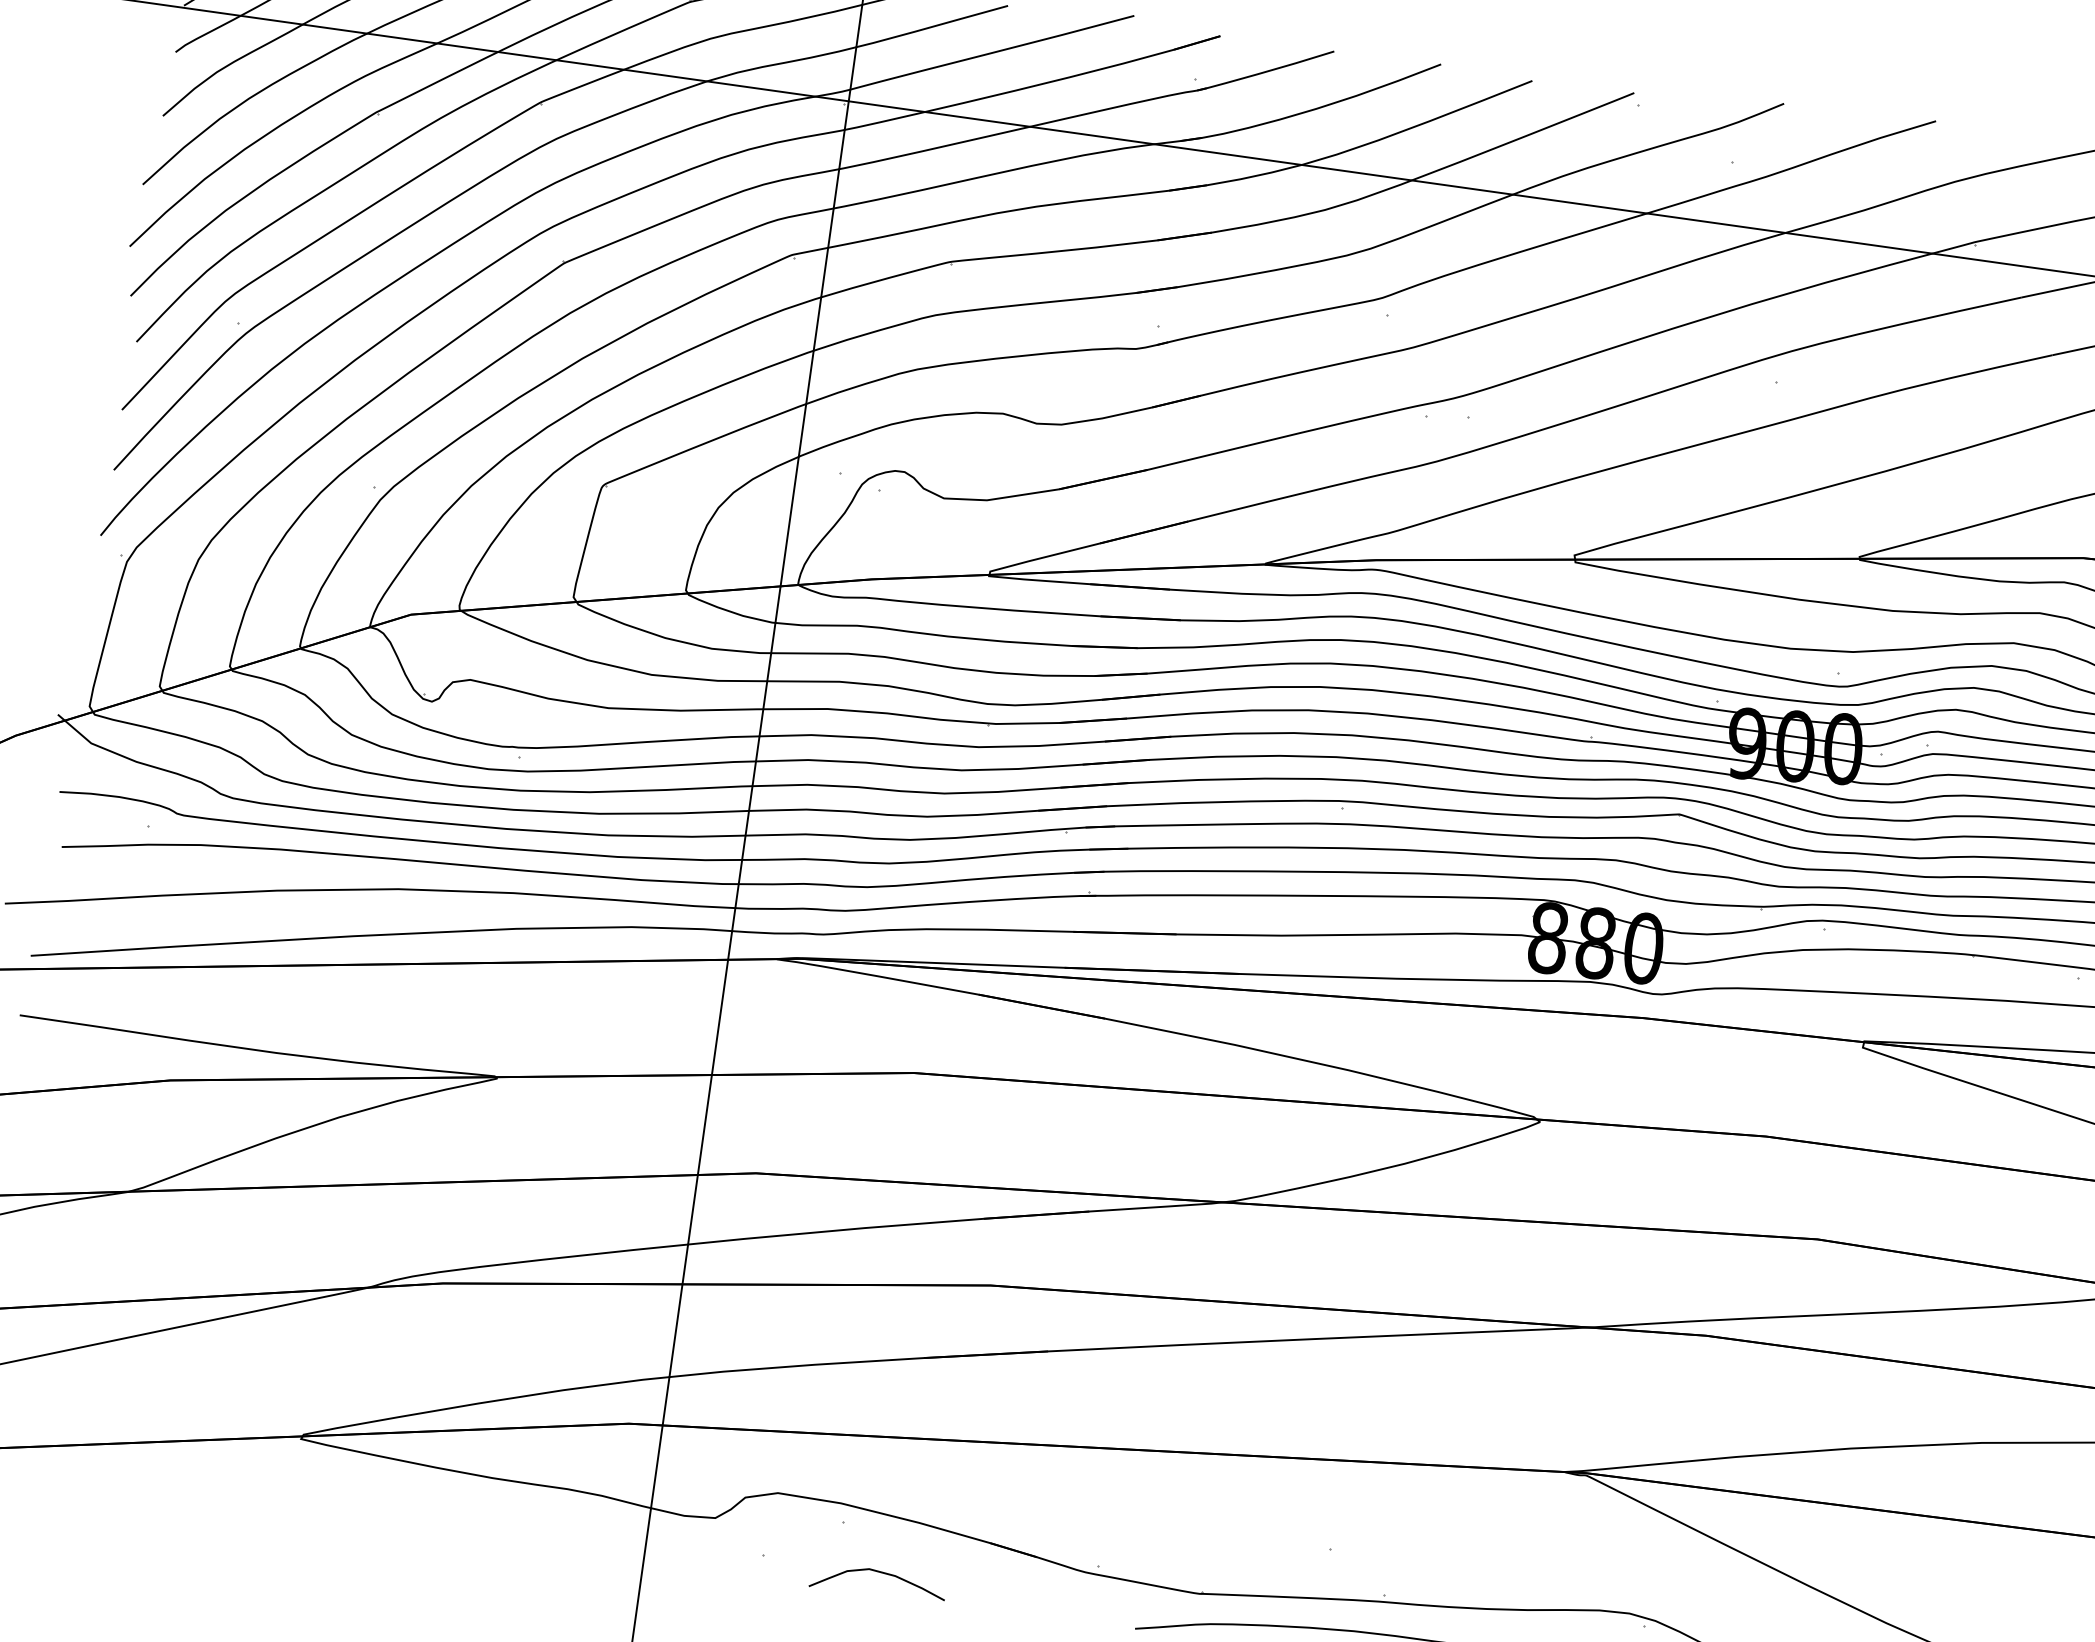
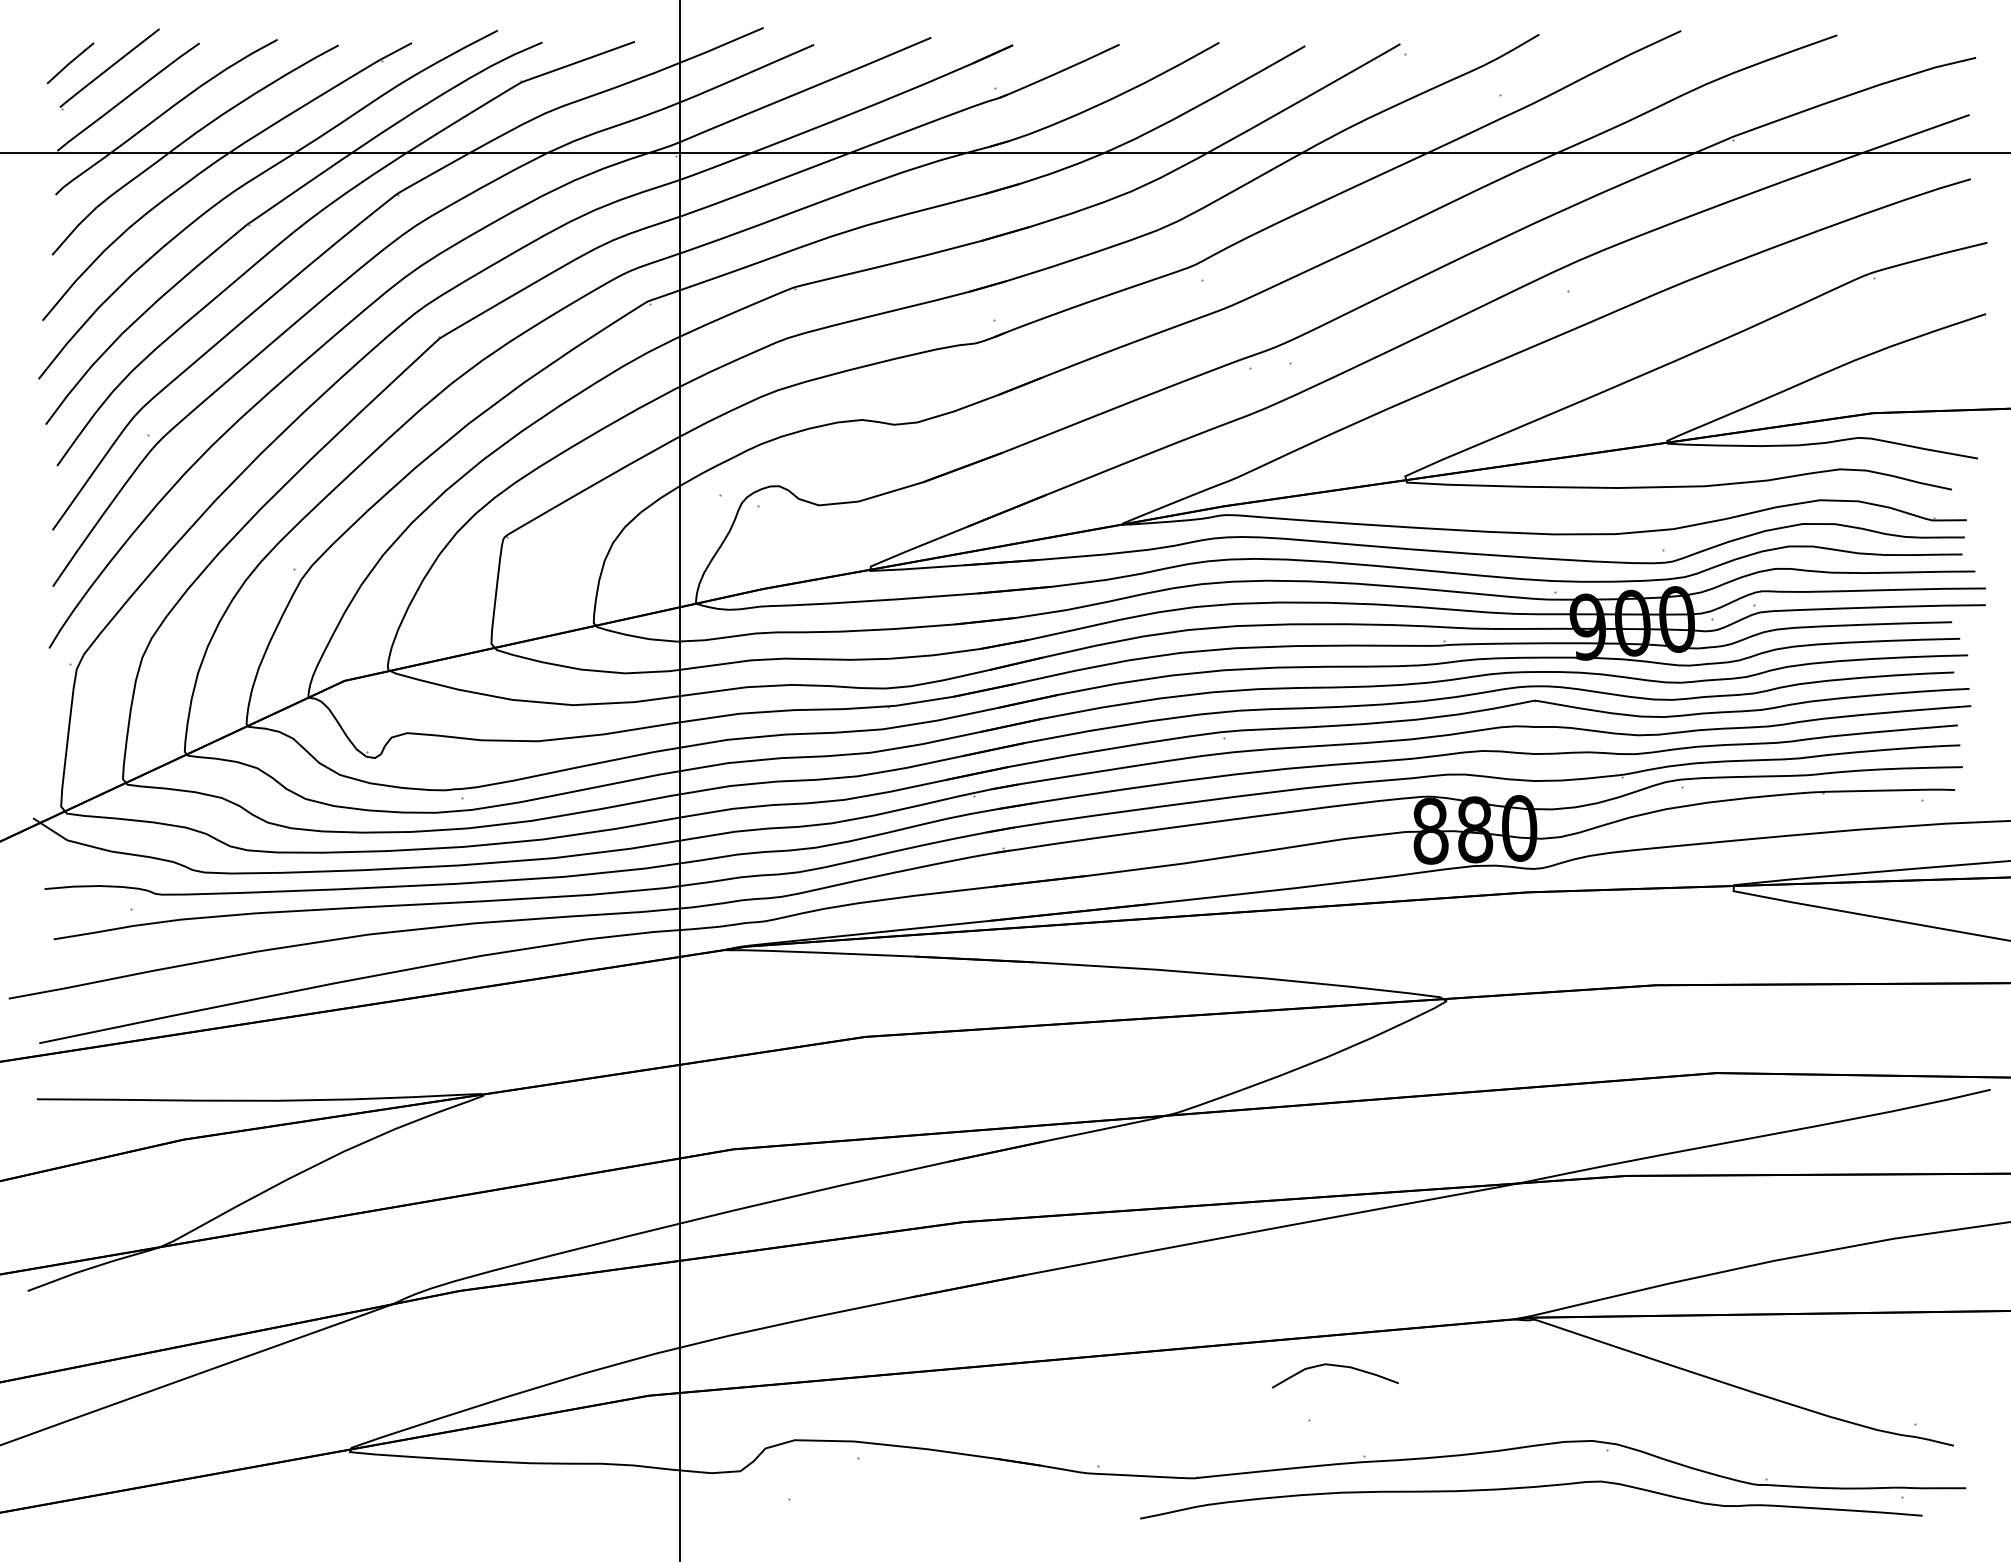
curve: (879, 1573) -> (1335, 1366), moved

